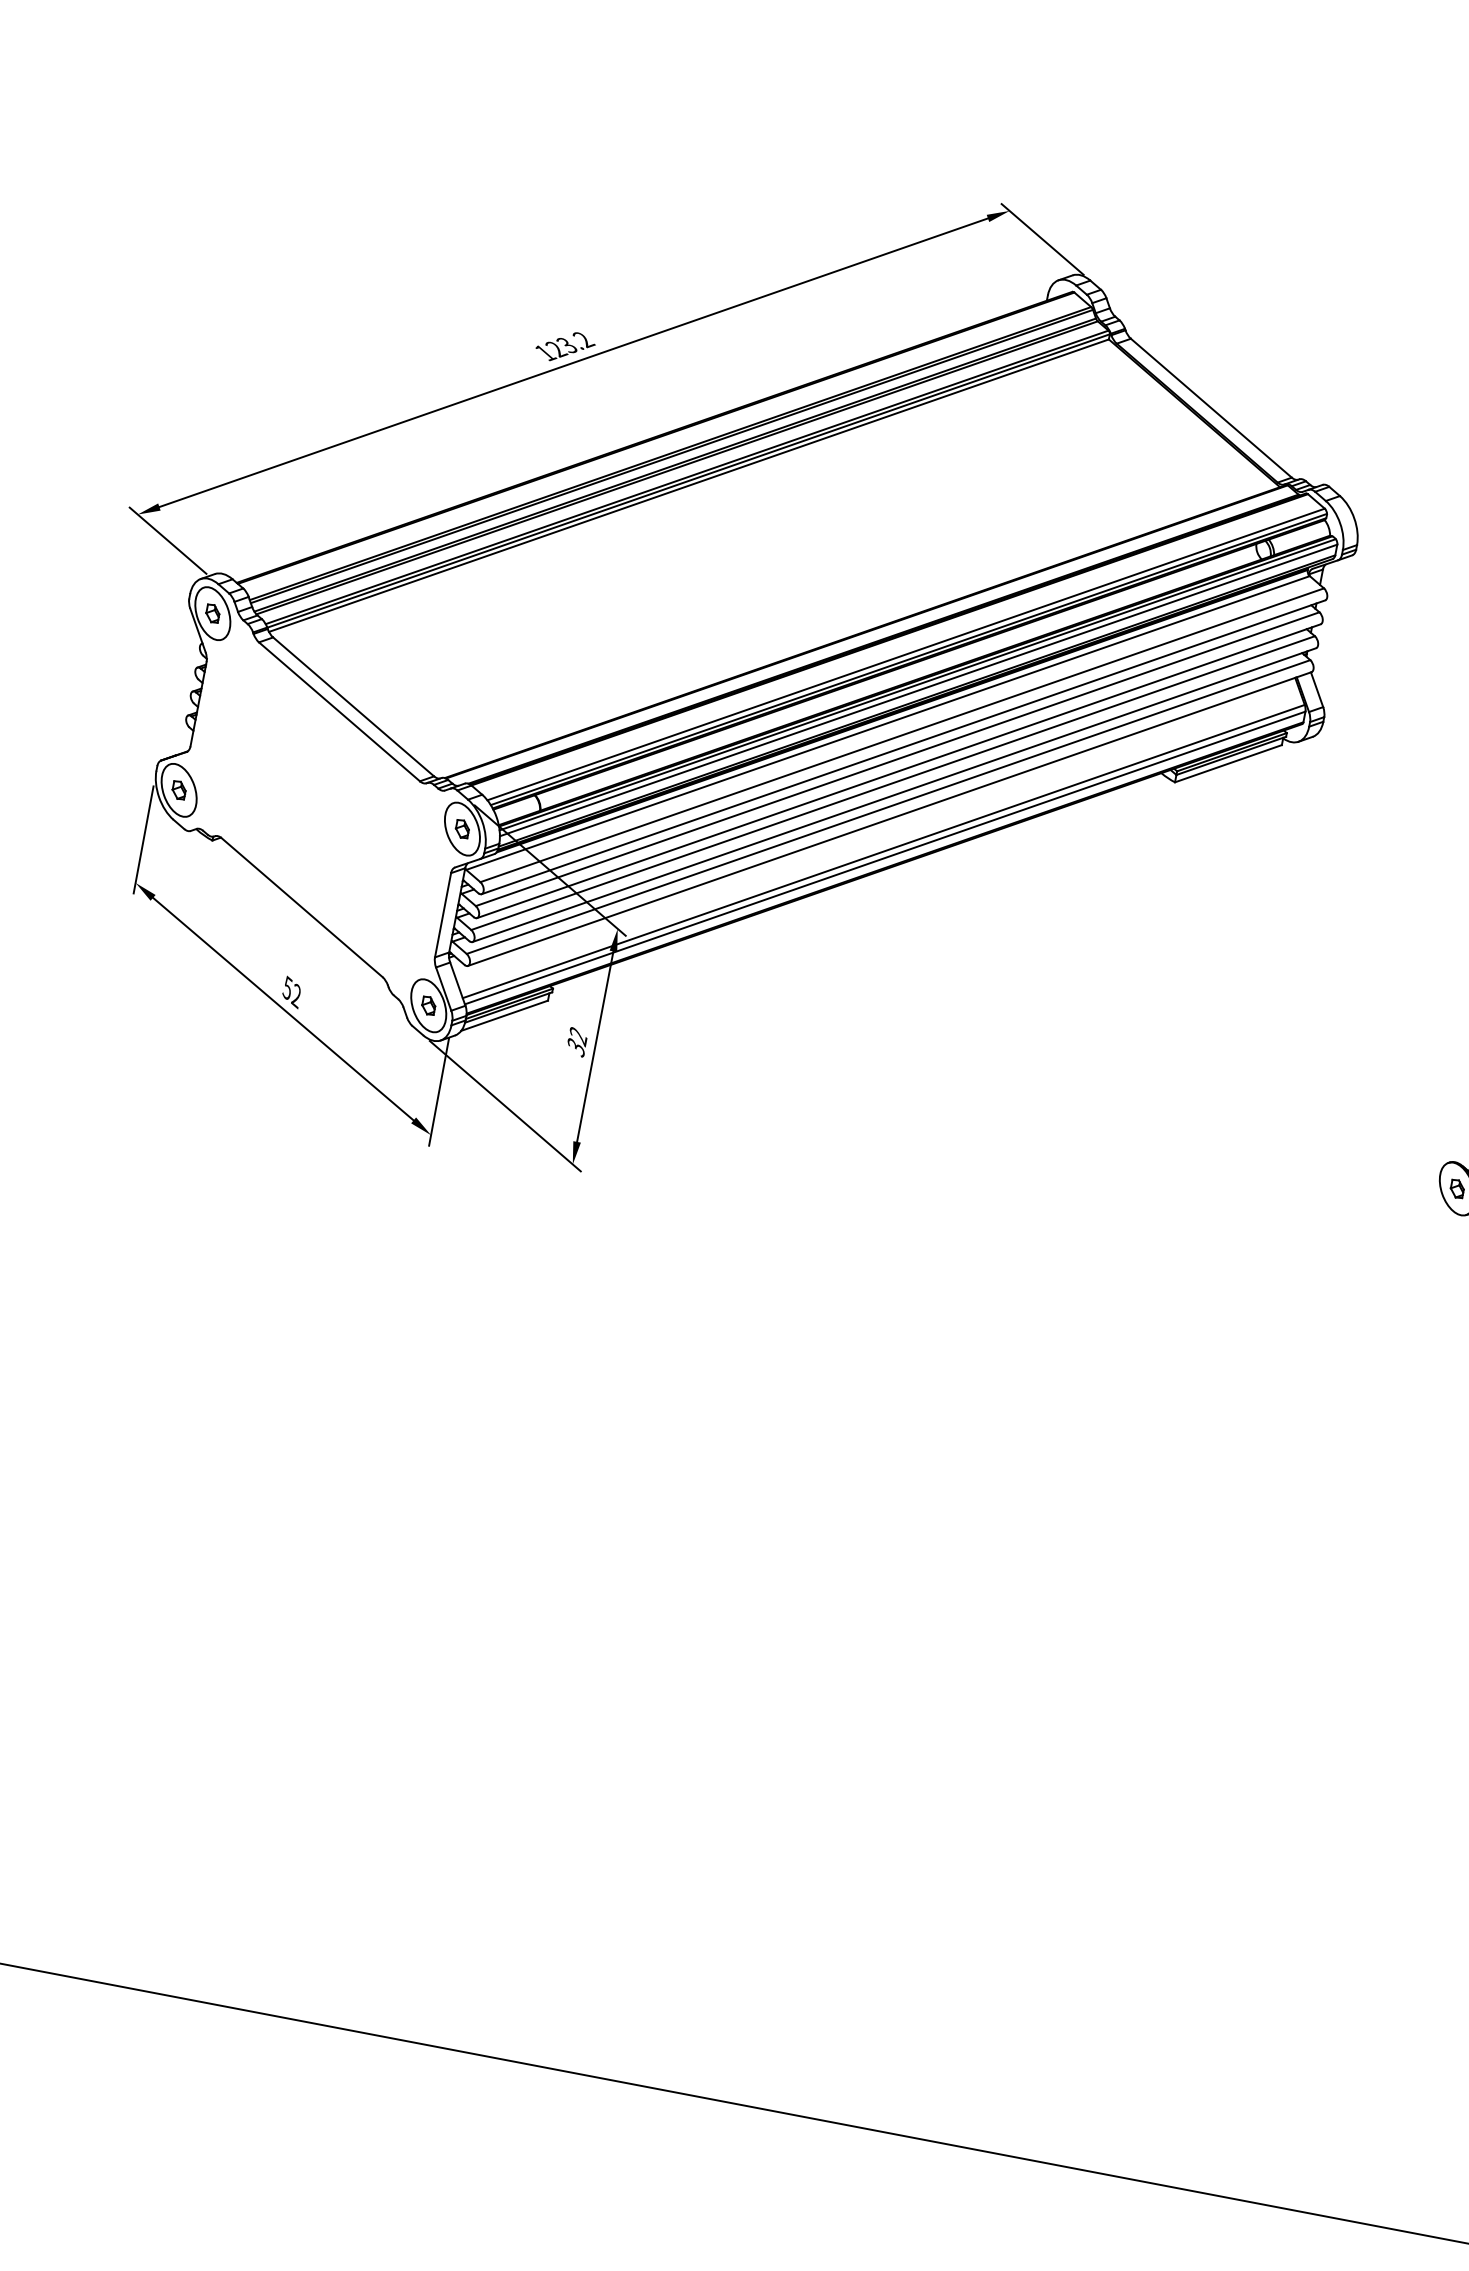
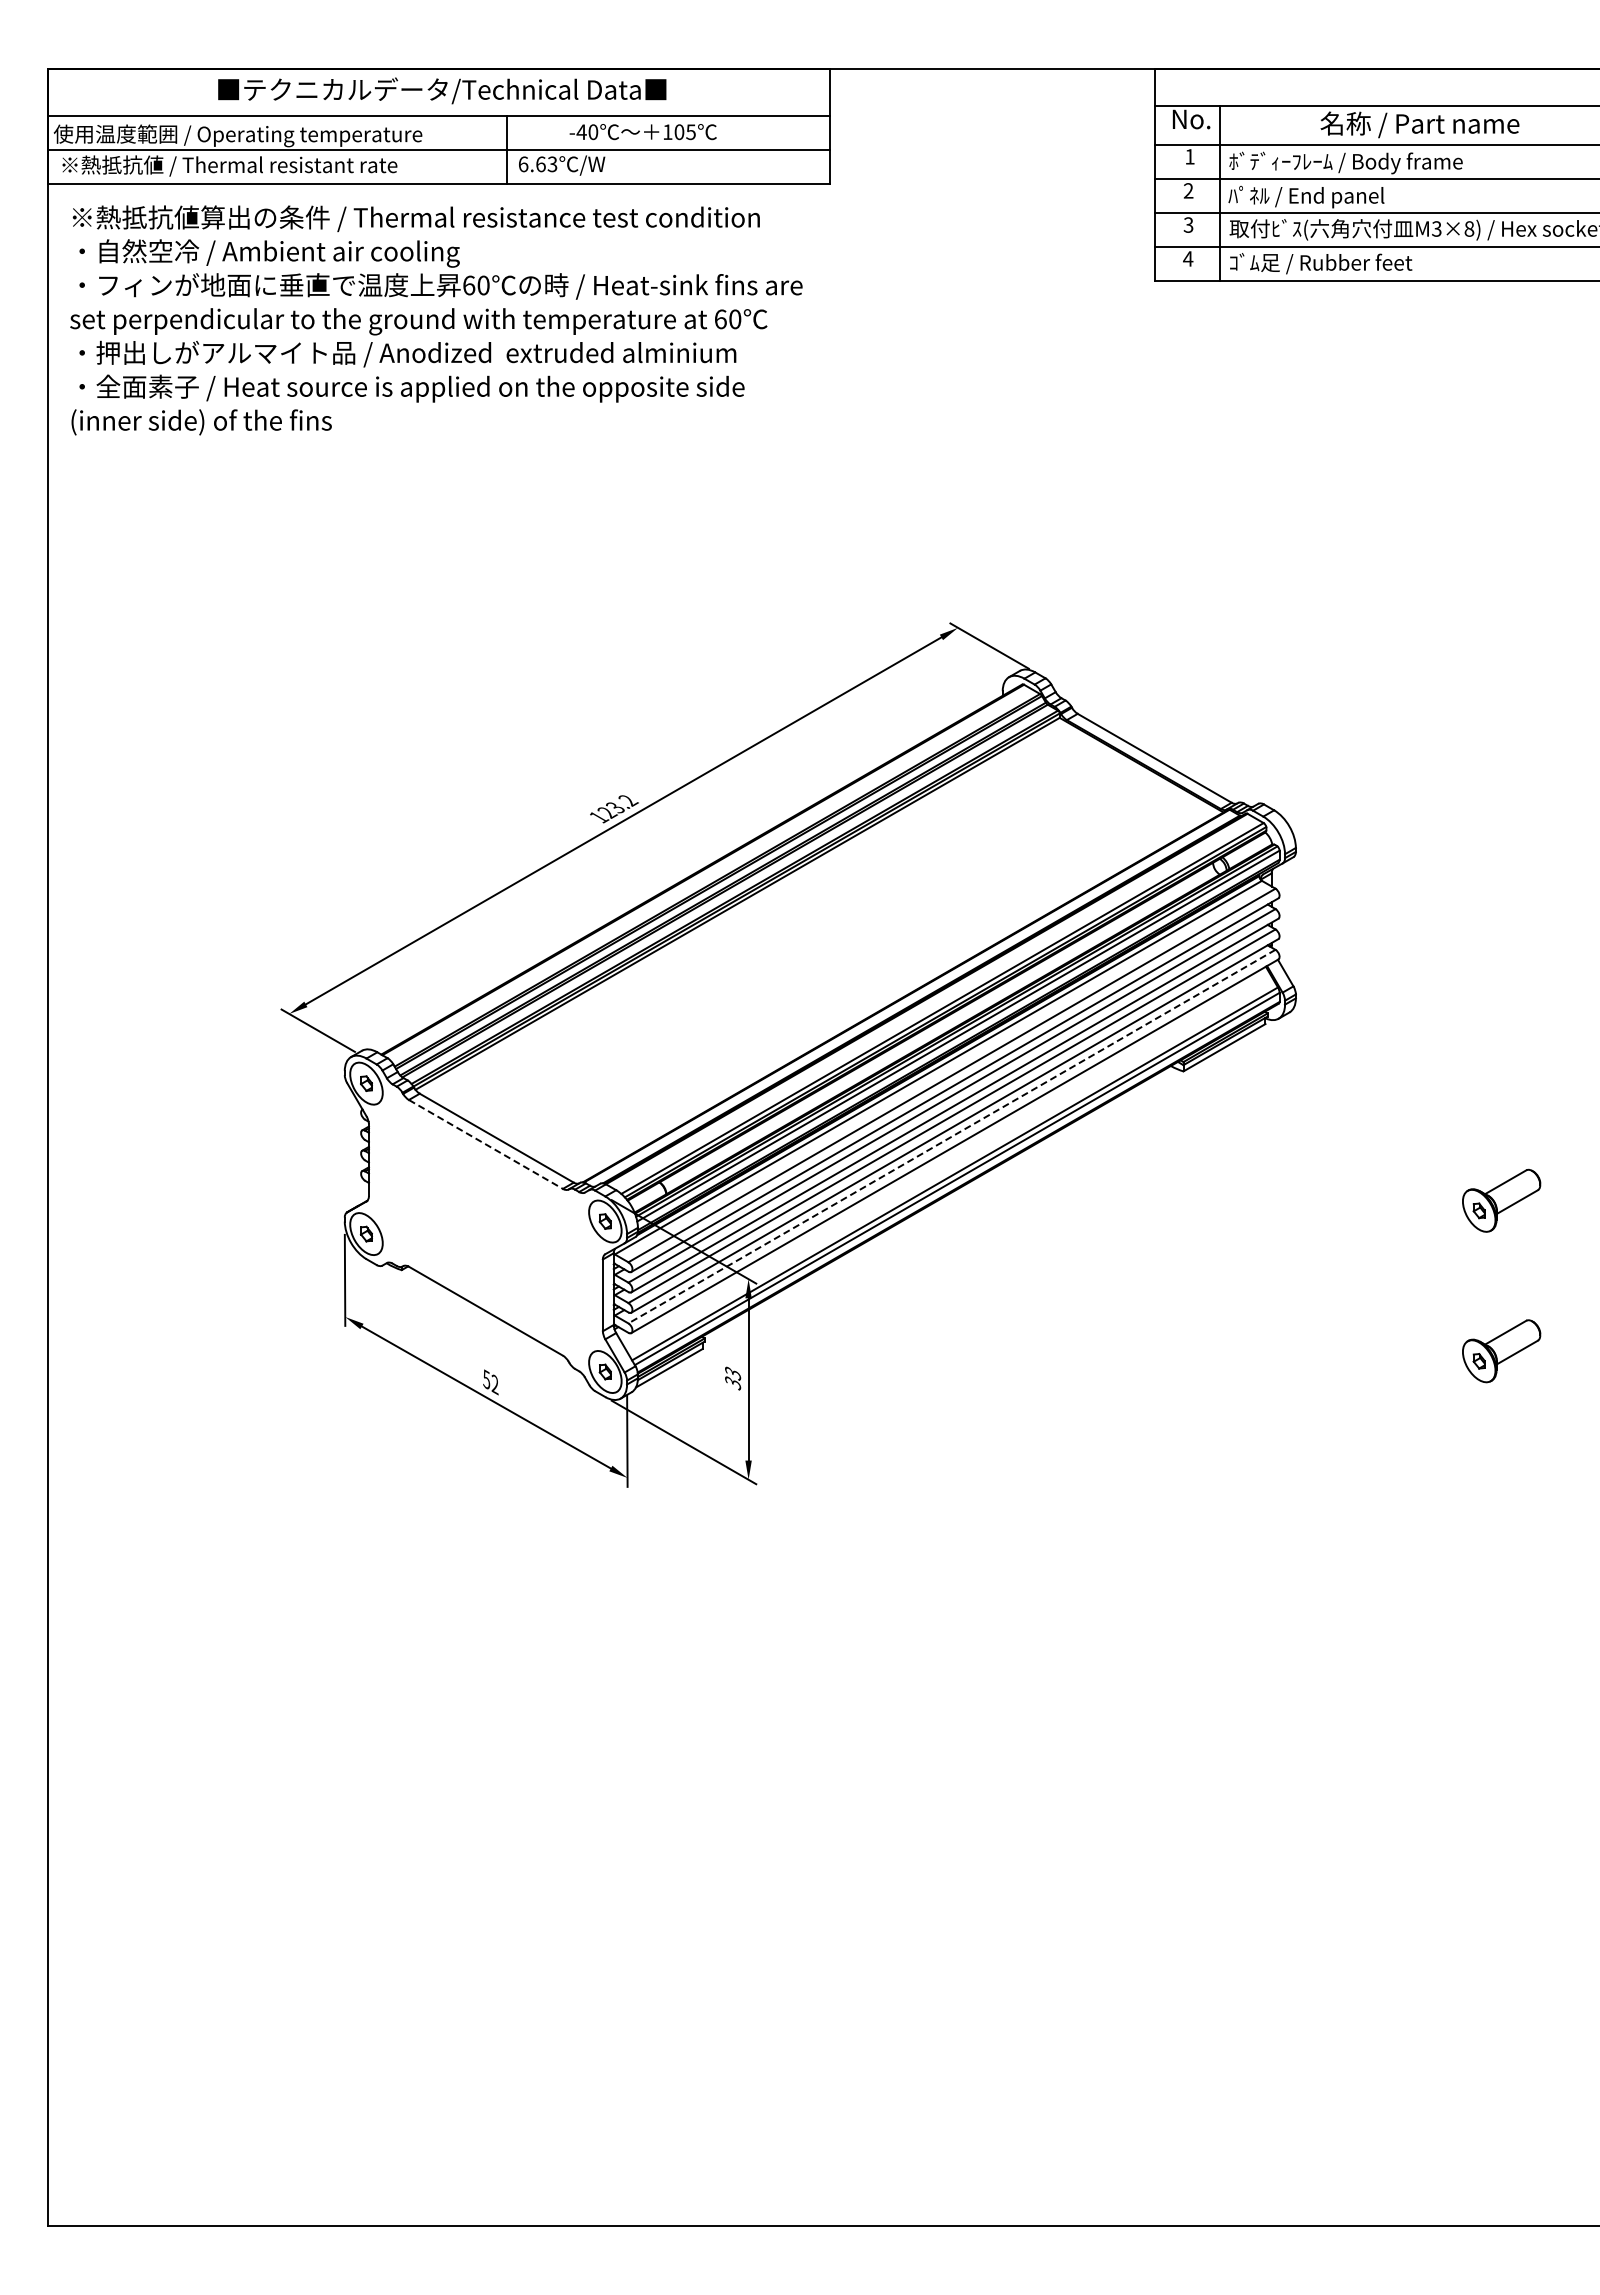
line: (338, 711) -> (485, 1144), solid -> dashed
line: (887, 806) -> (951, 1136), solid -> dashed
text: (578, 1036) -> (733, 1373), 32 -> 33

